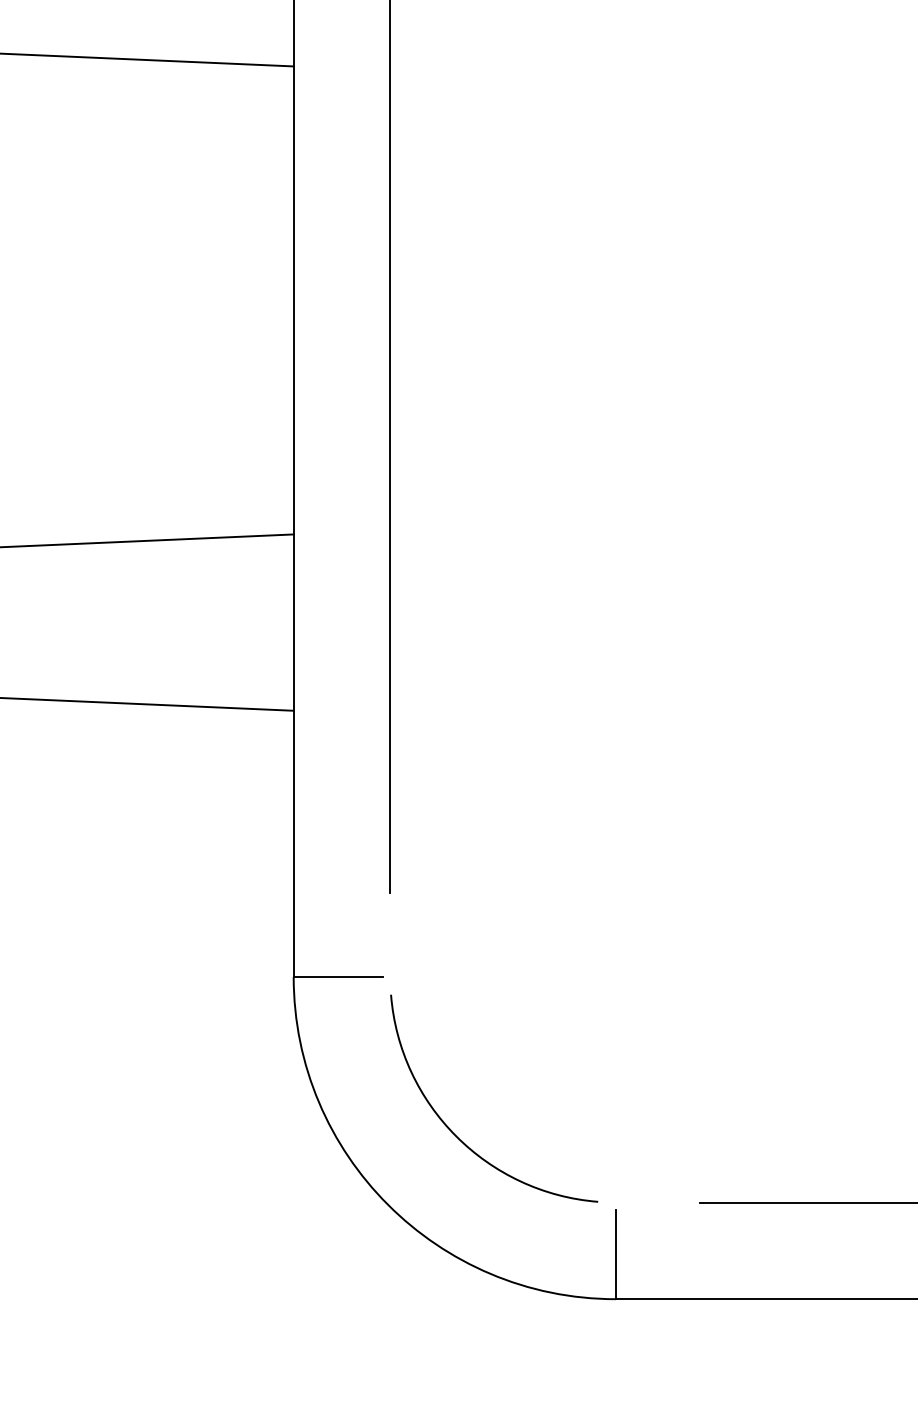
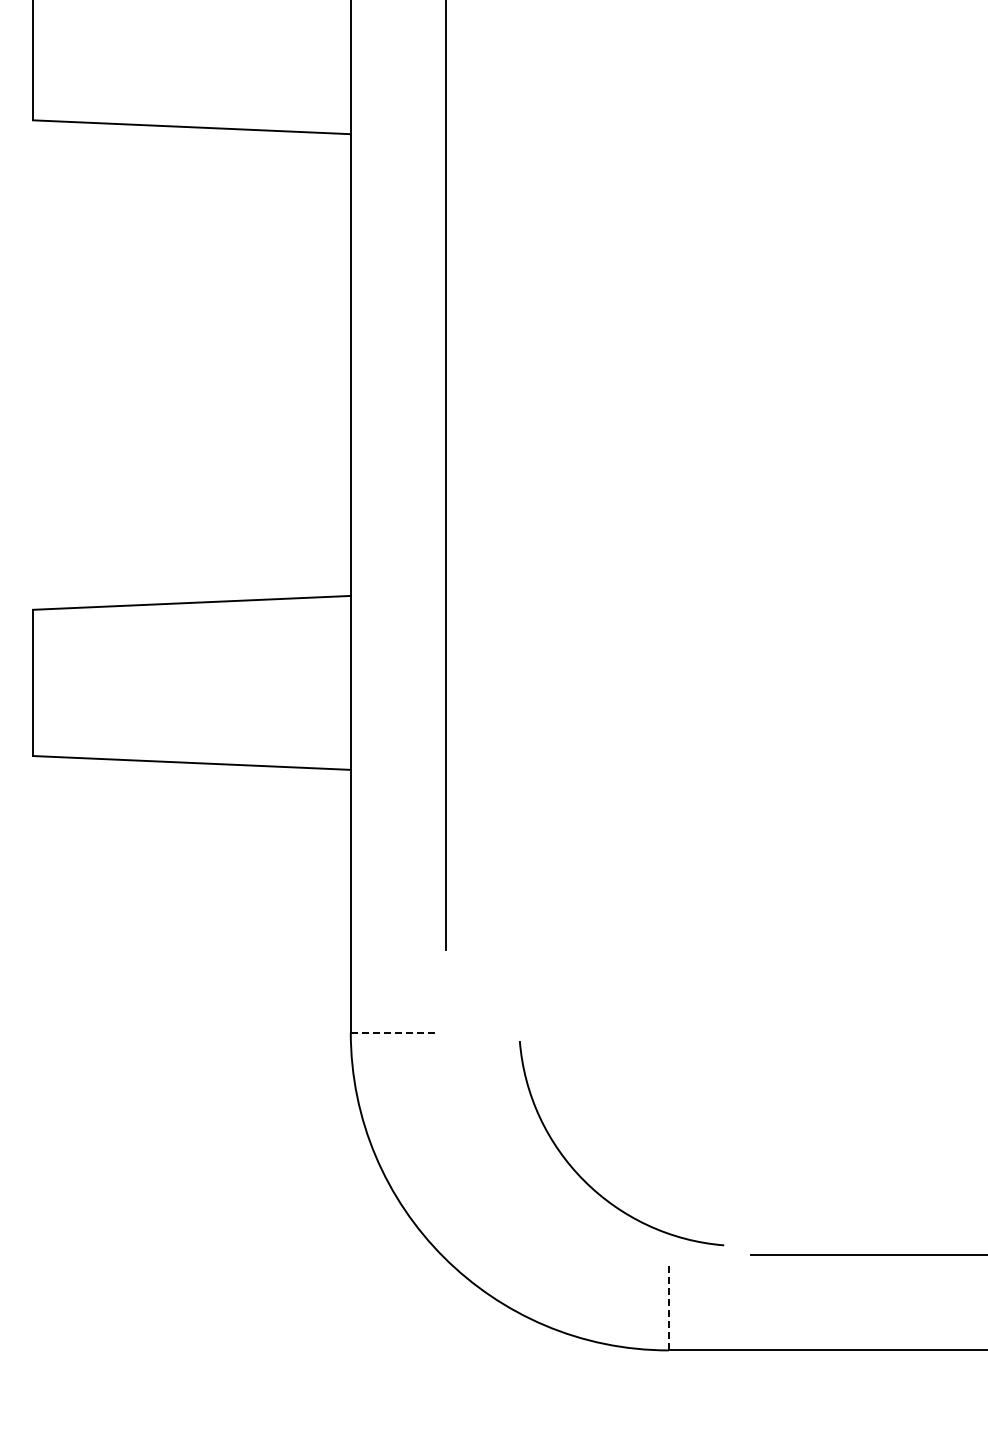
line: (337, 976) -> (394, 1032), solid -> dashed
arc: (456, 1135) -> (584, 1179), moved
line: (615, 1254) -> (668, 1306), solid -> dashed

